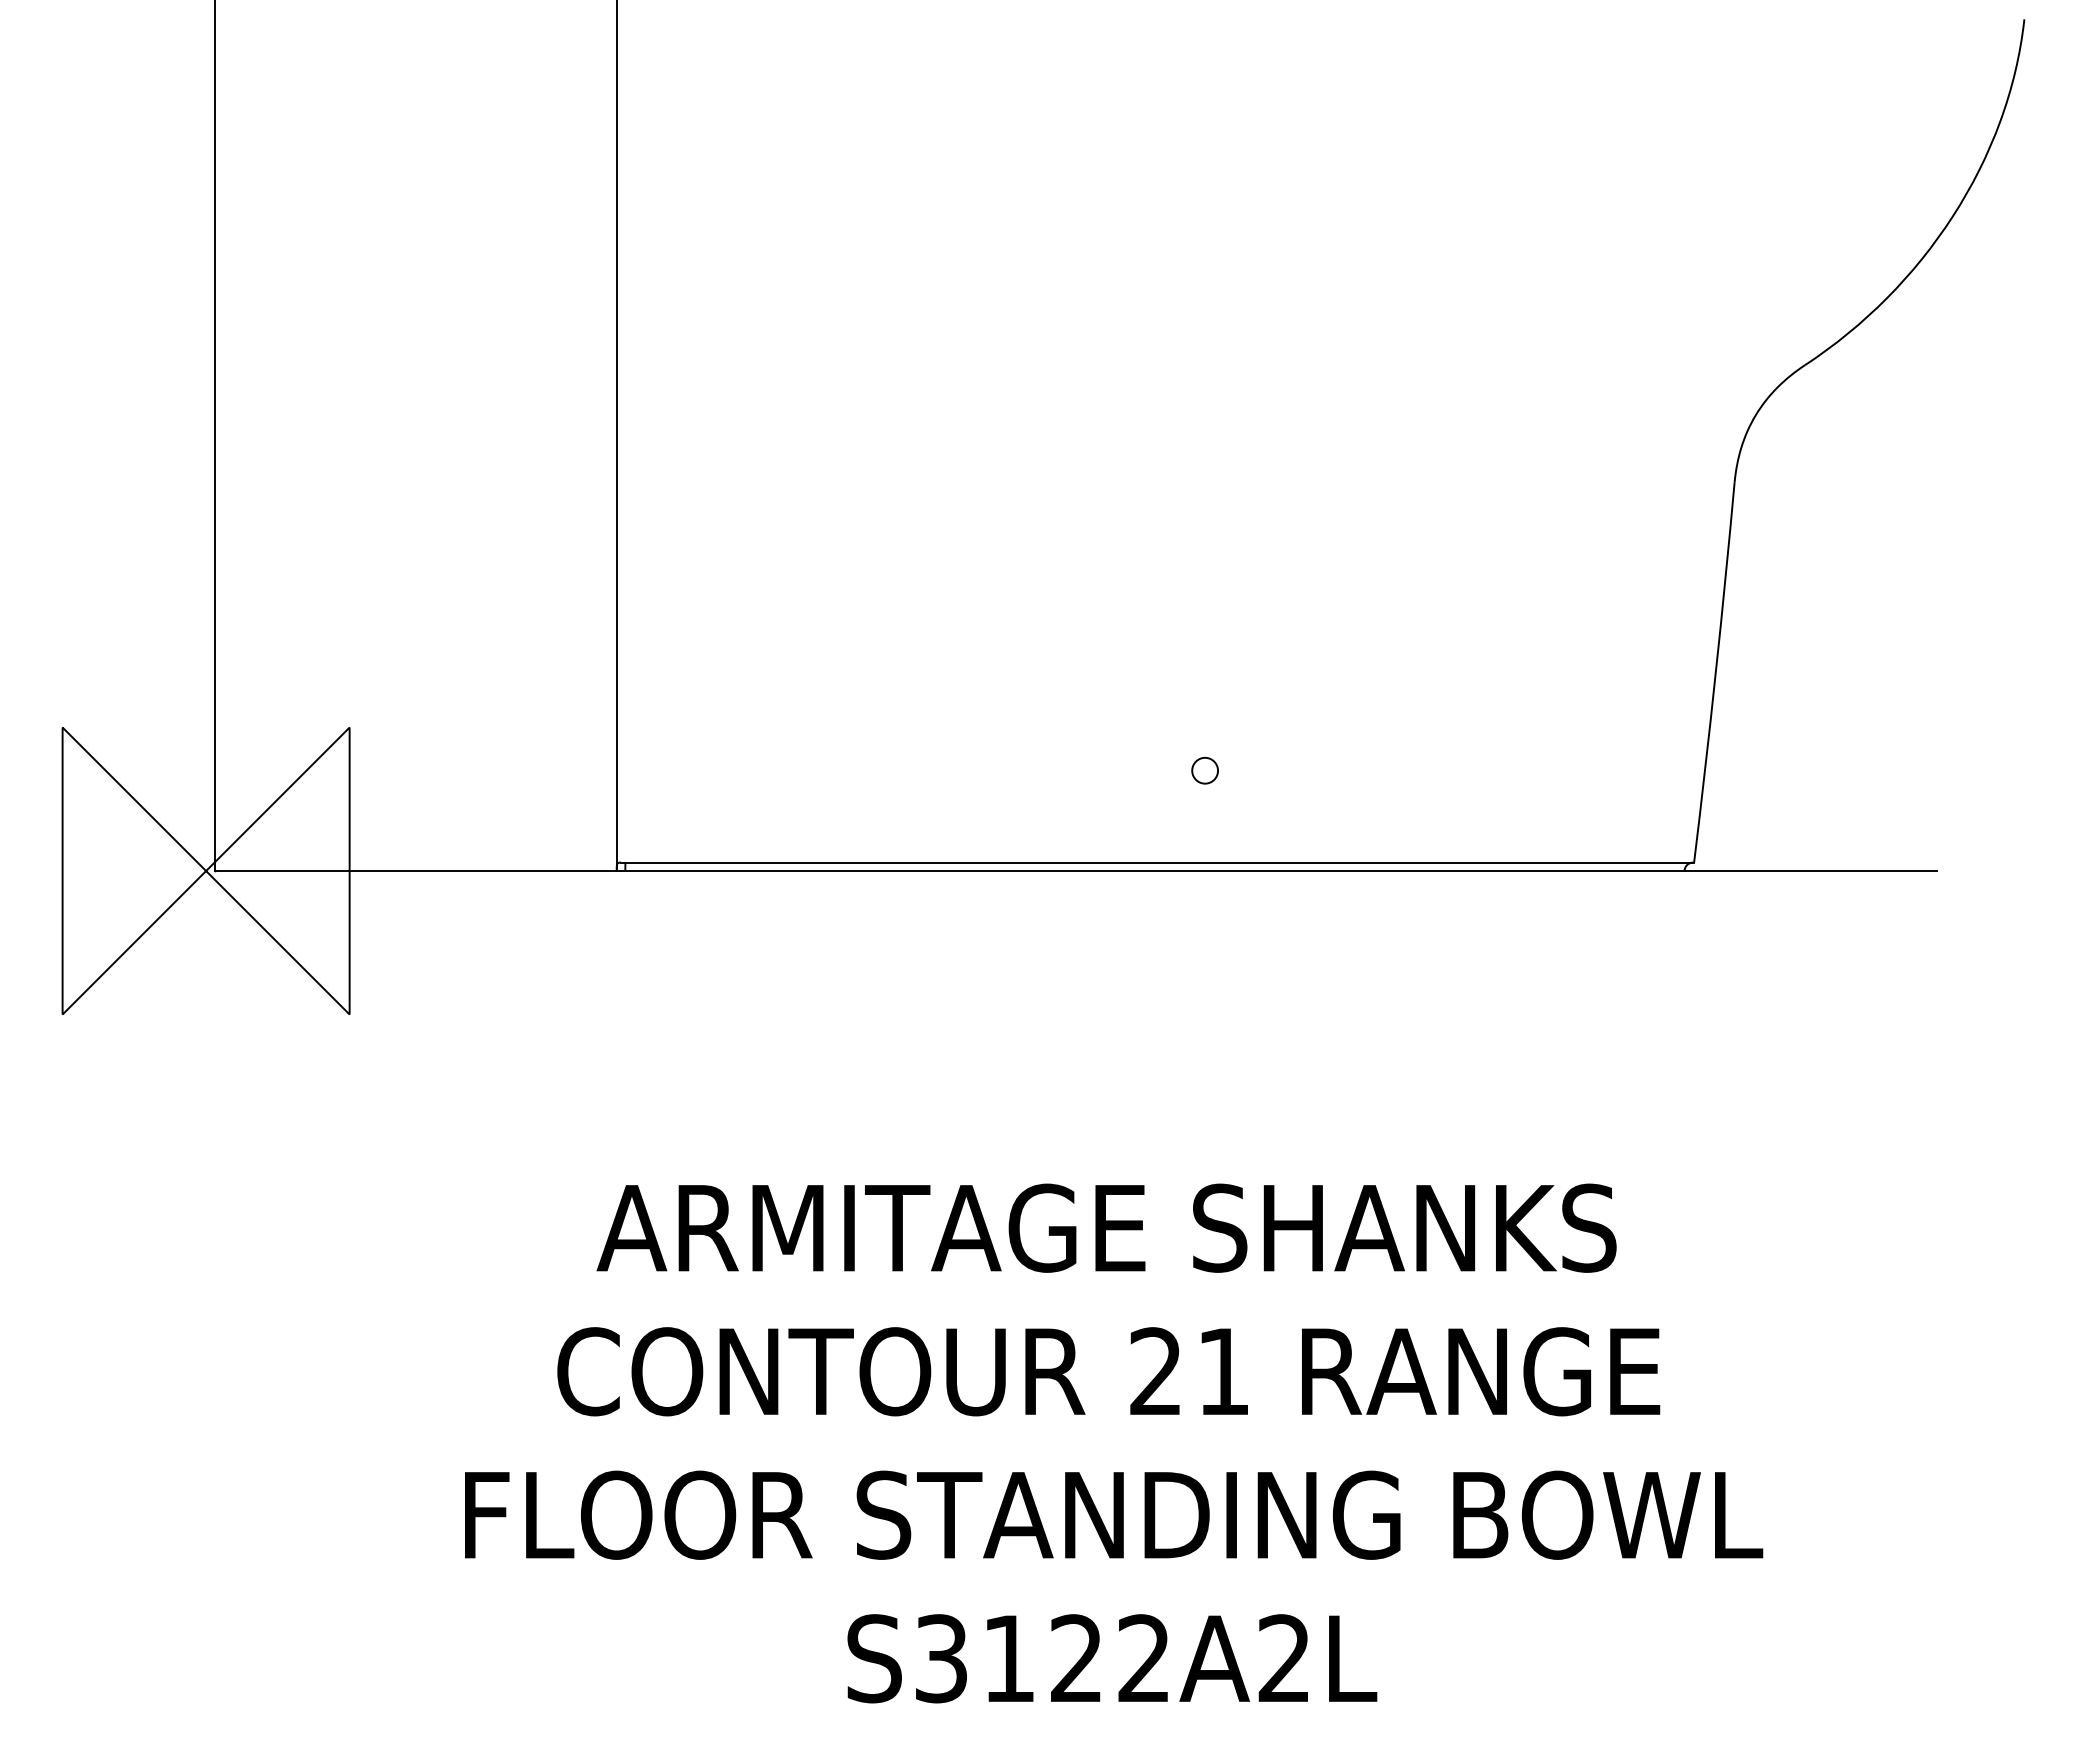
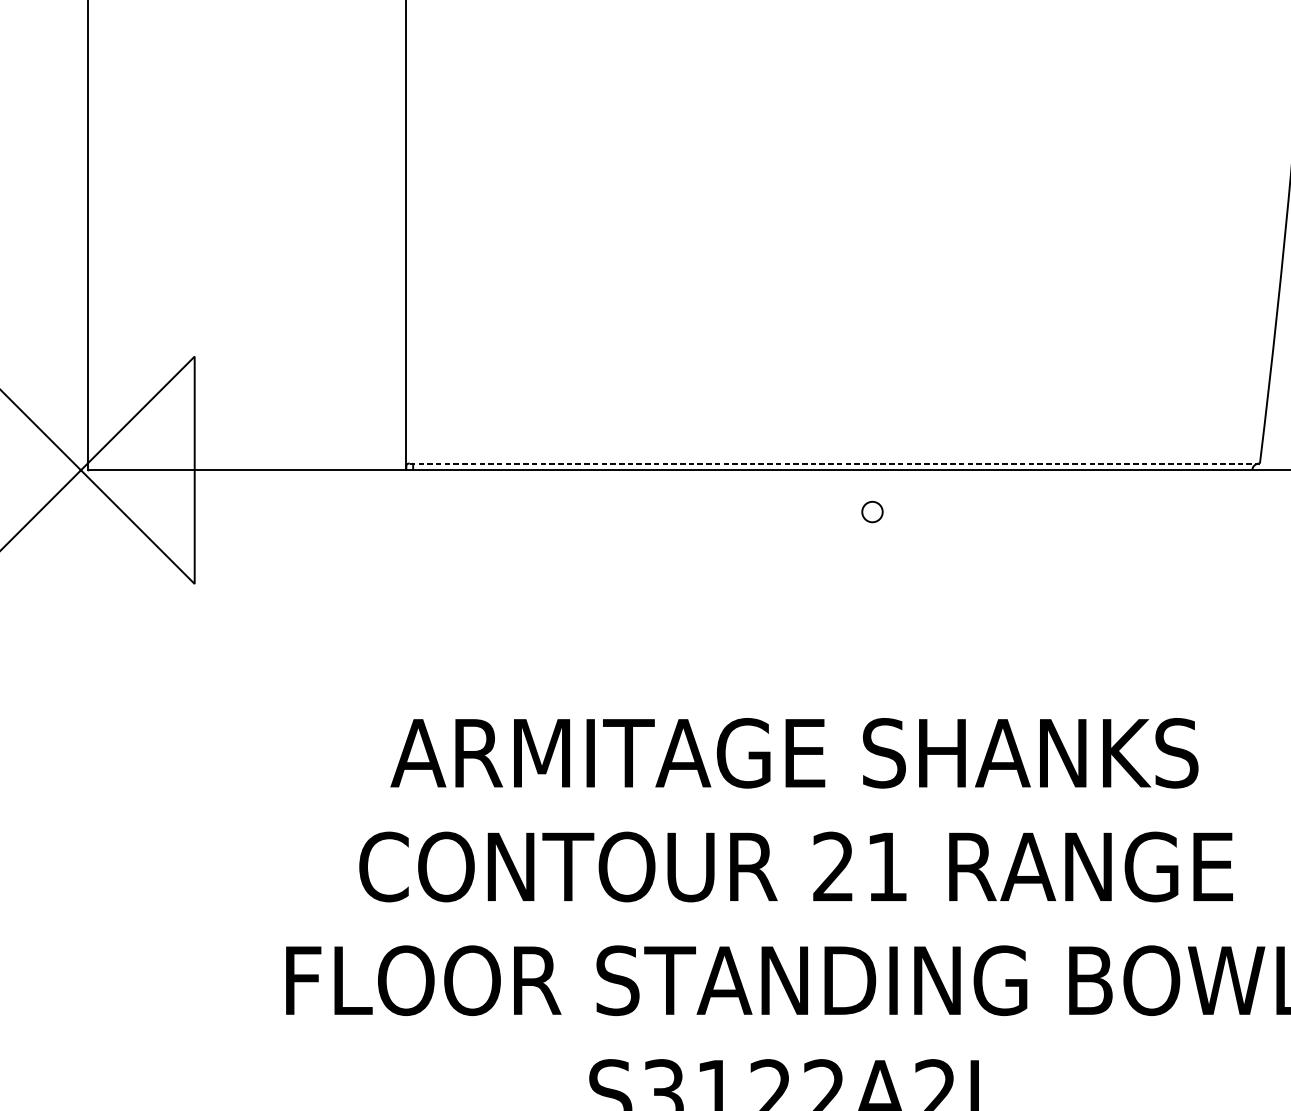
circle: (1204, 770) -> (872, 511), moved
line: (1157, 862) -> (834, 463), solid -> dashed

